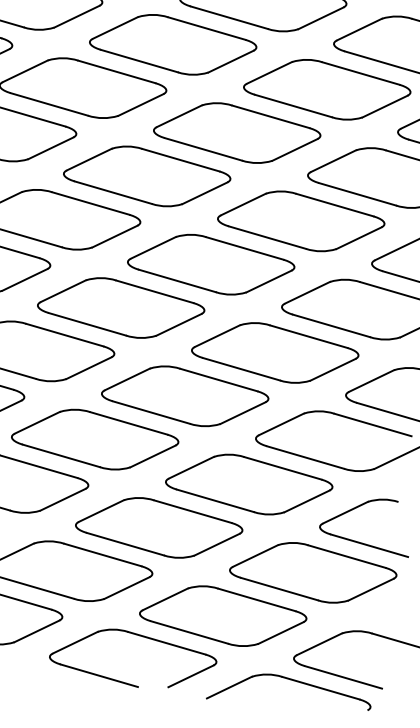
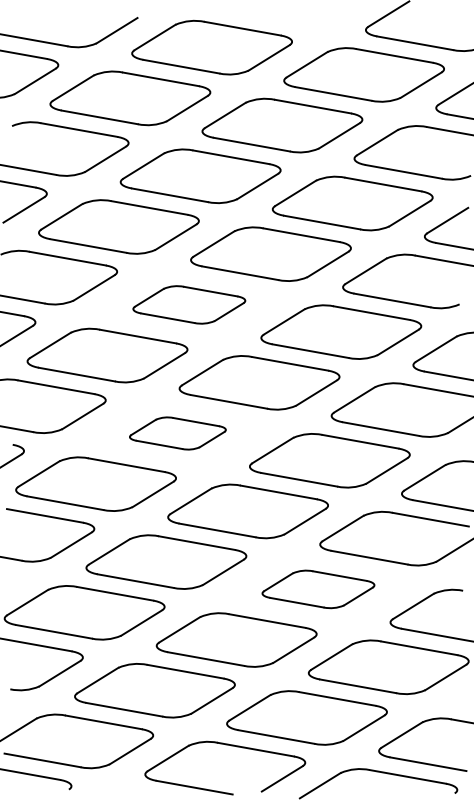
part: (147, 176) -> (189, 304), size x0.7
part: (120, 307) -> (177, 433), size x0.6
part: (249, 484) -> (318, 589), size x0.7

